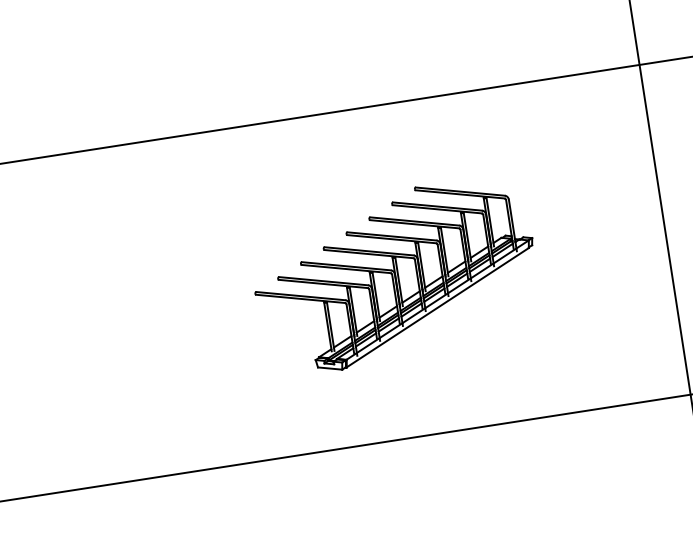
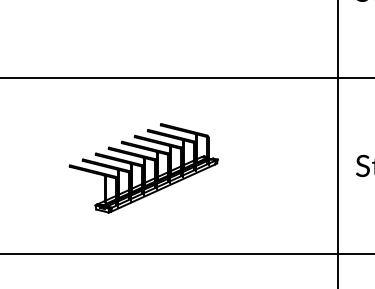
part: (395, 276) -> (143, 168), moved

